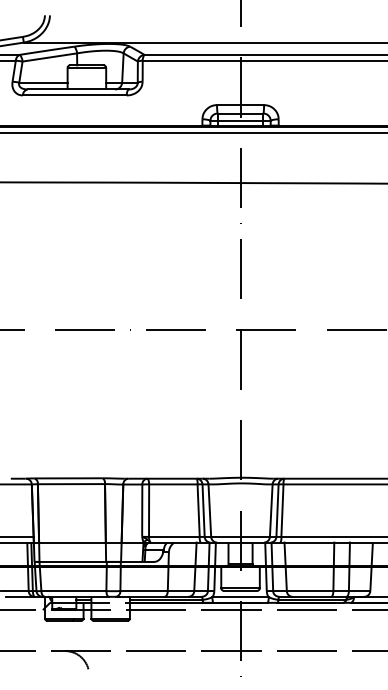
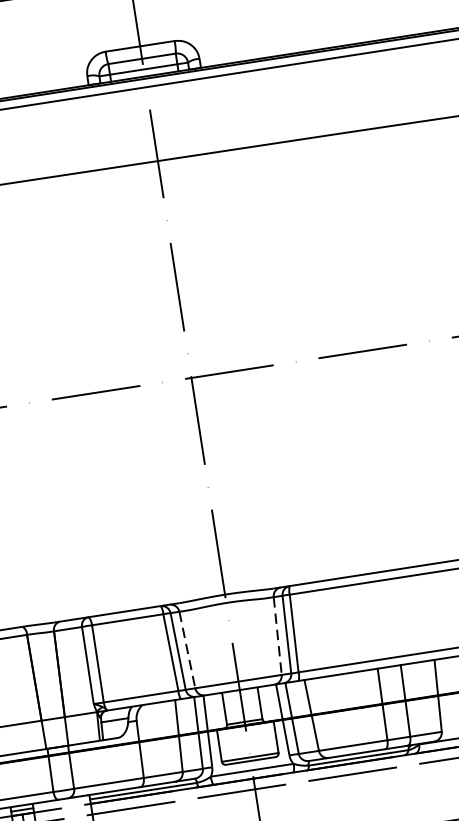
line: (209, 511) -> (187, 651), solid -> dashed
line: (271, 511) -> (278, 637), solid -> dashed

